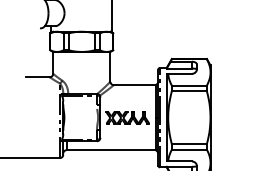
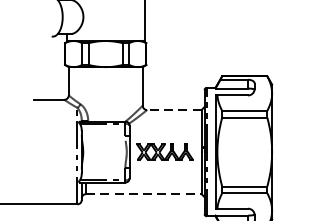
line: (134, 85) -> (173, 110), solid -> dashed
line: (111, 150) -> (144, 194), solid -> dashed

